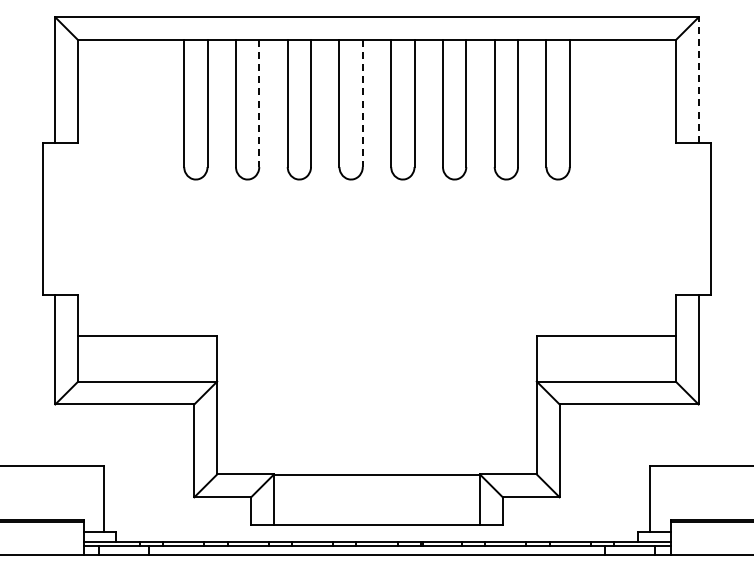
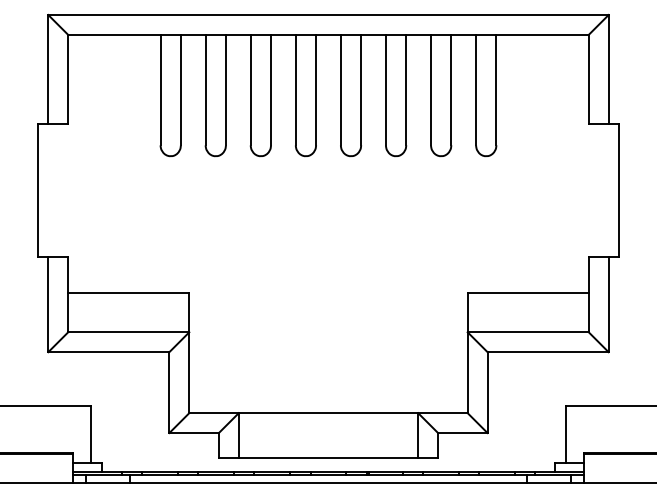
line: (698, 80) -> (608, 70), dashed -> solid
line: (259, 104) -> (226, 90), dashed -> solid
line: (362, 104) -> (315, 90), dashed -> solid

